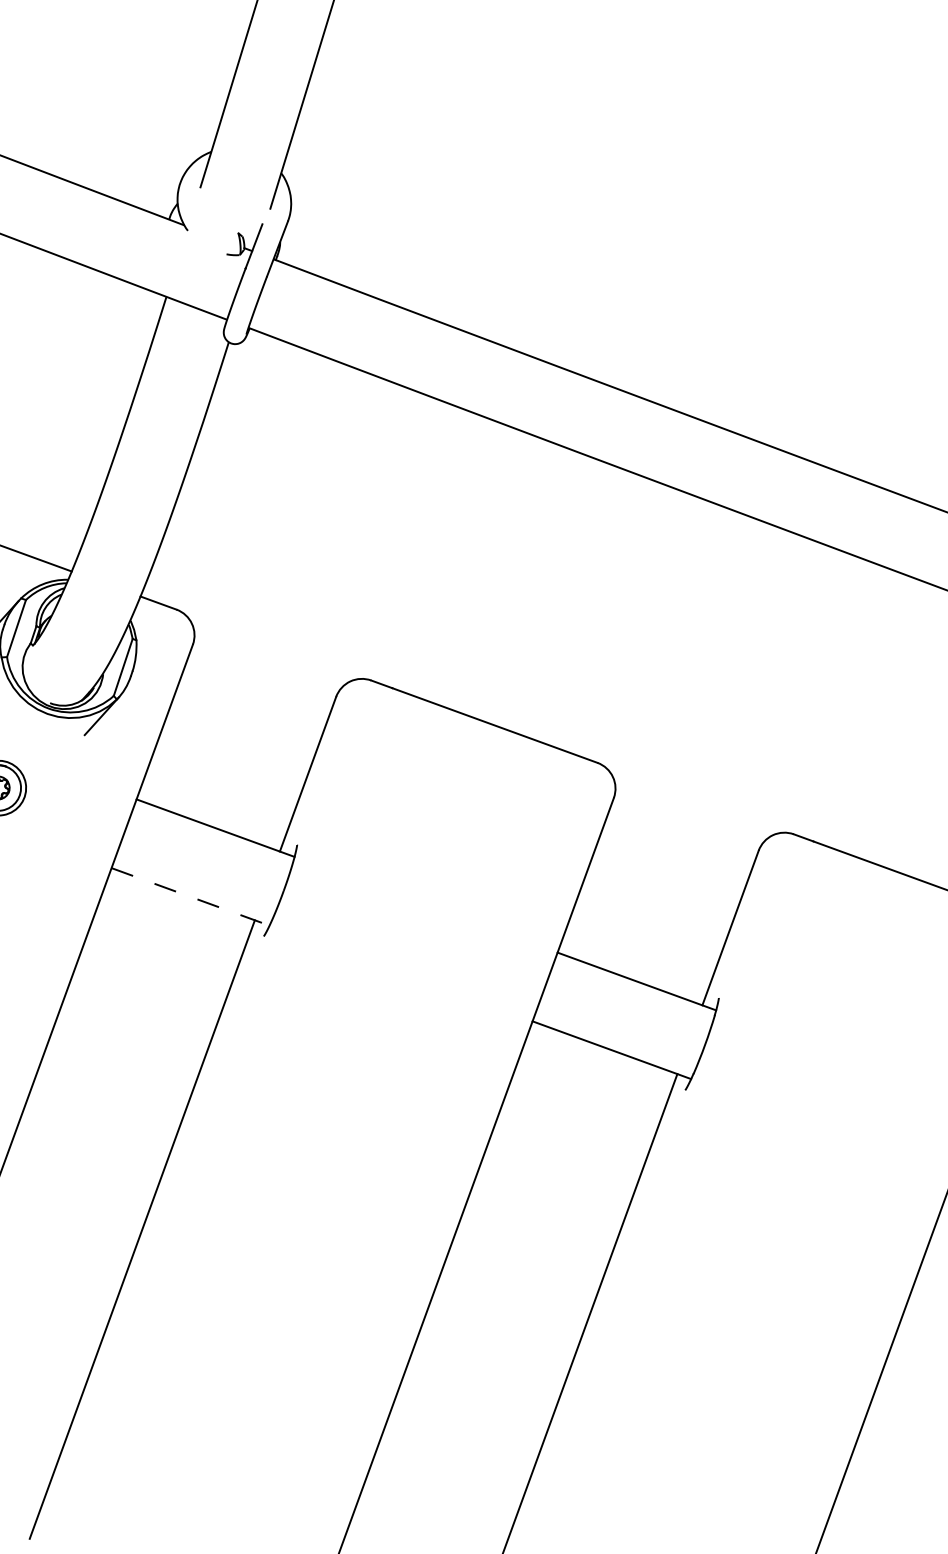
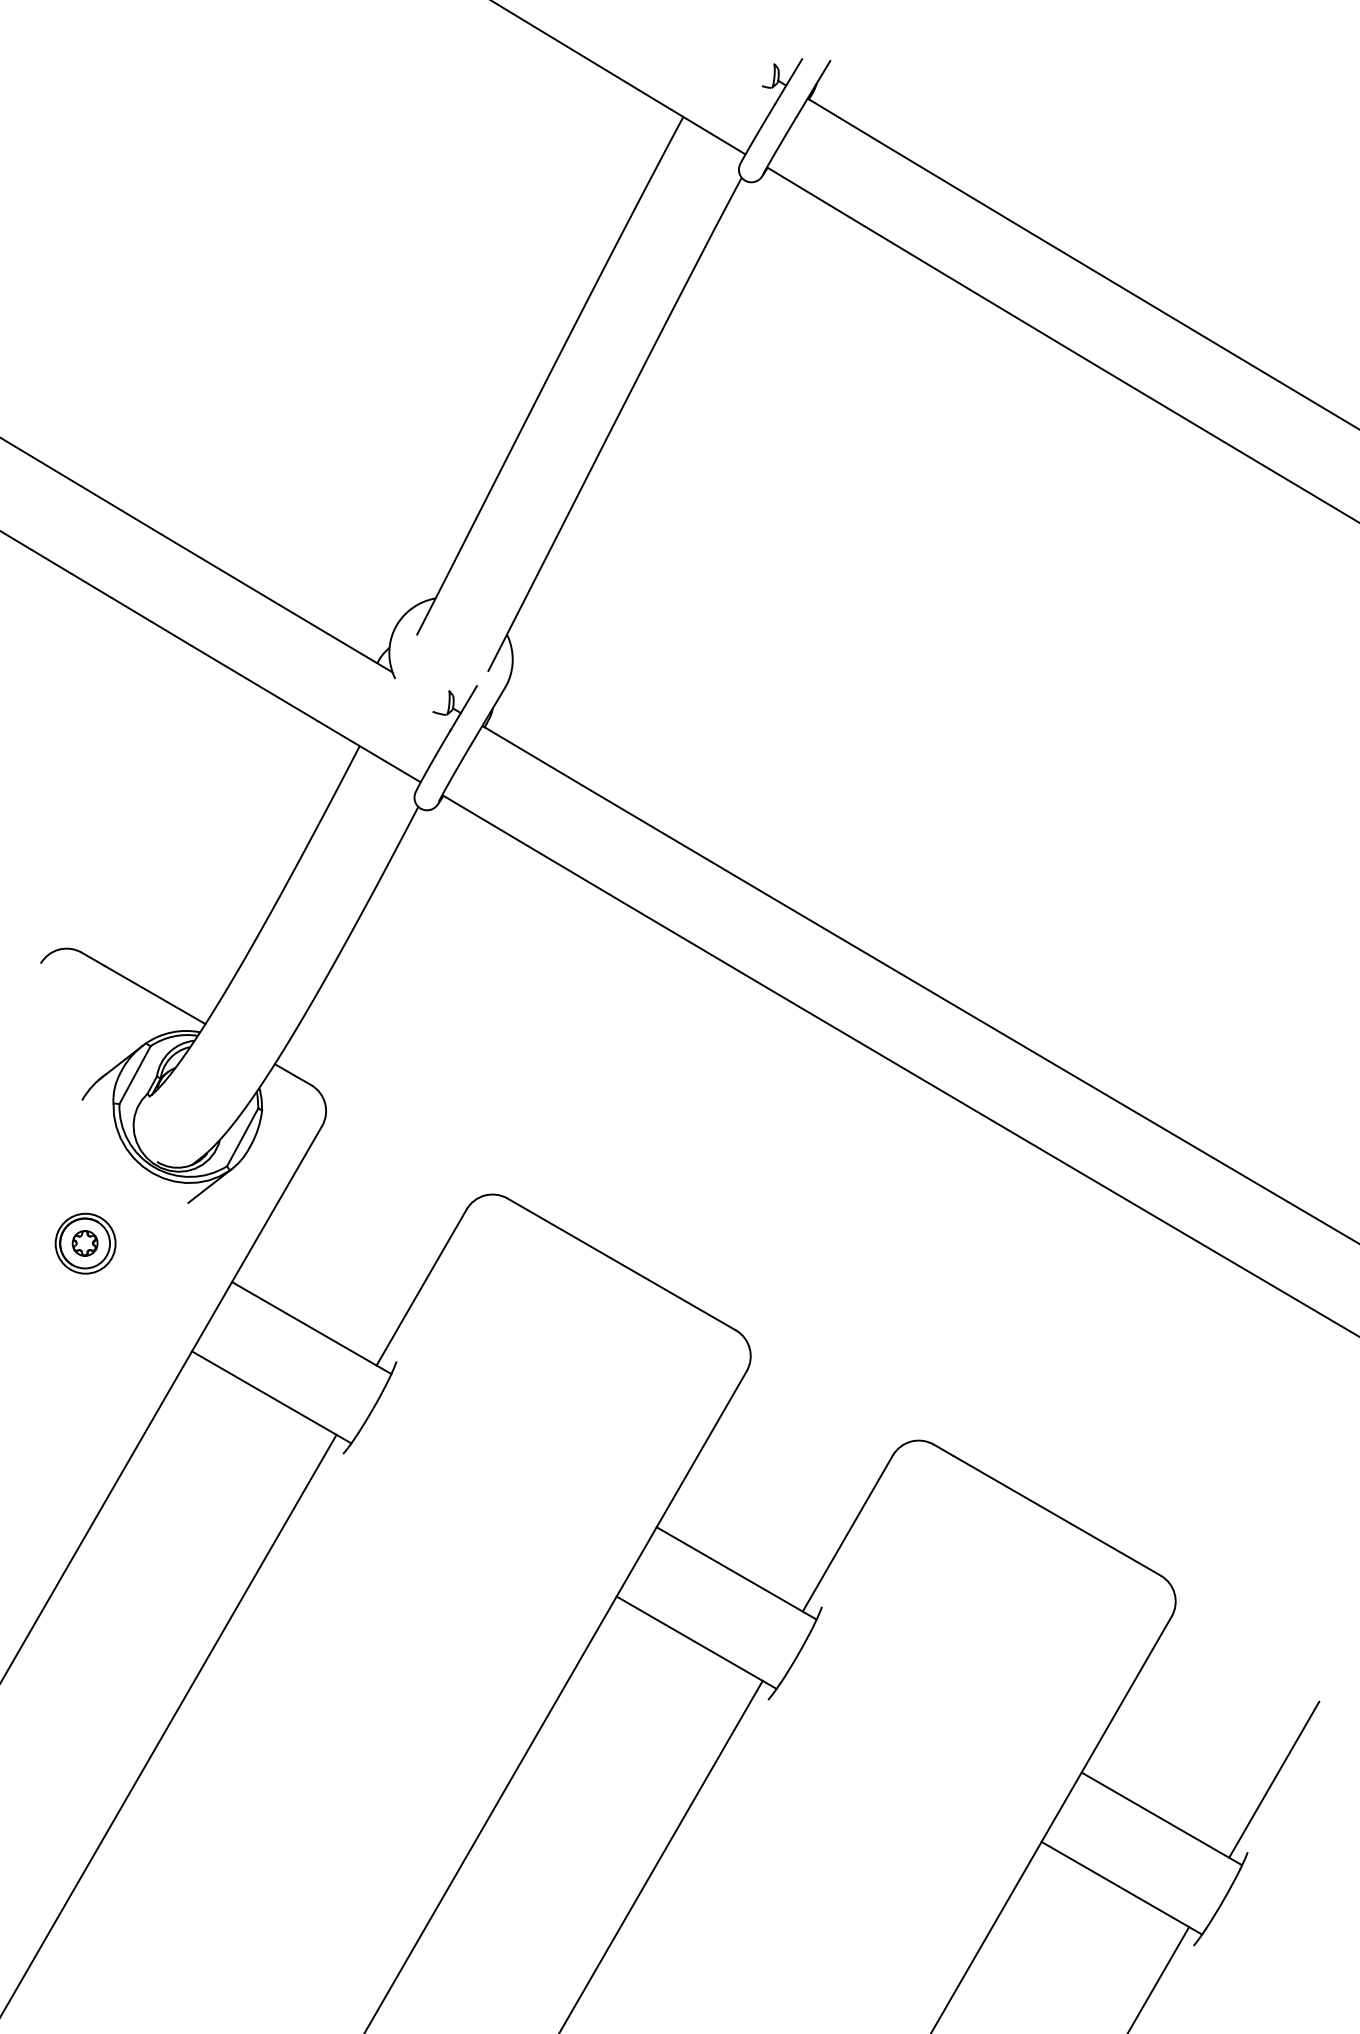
line: (190, 897) -> (271, 1397), dashed -> solid

